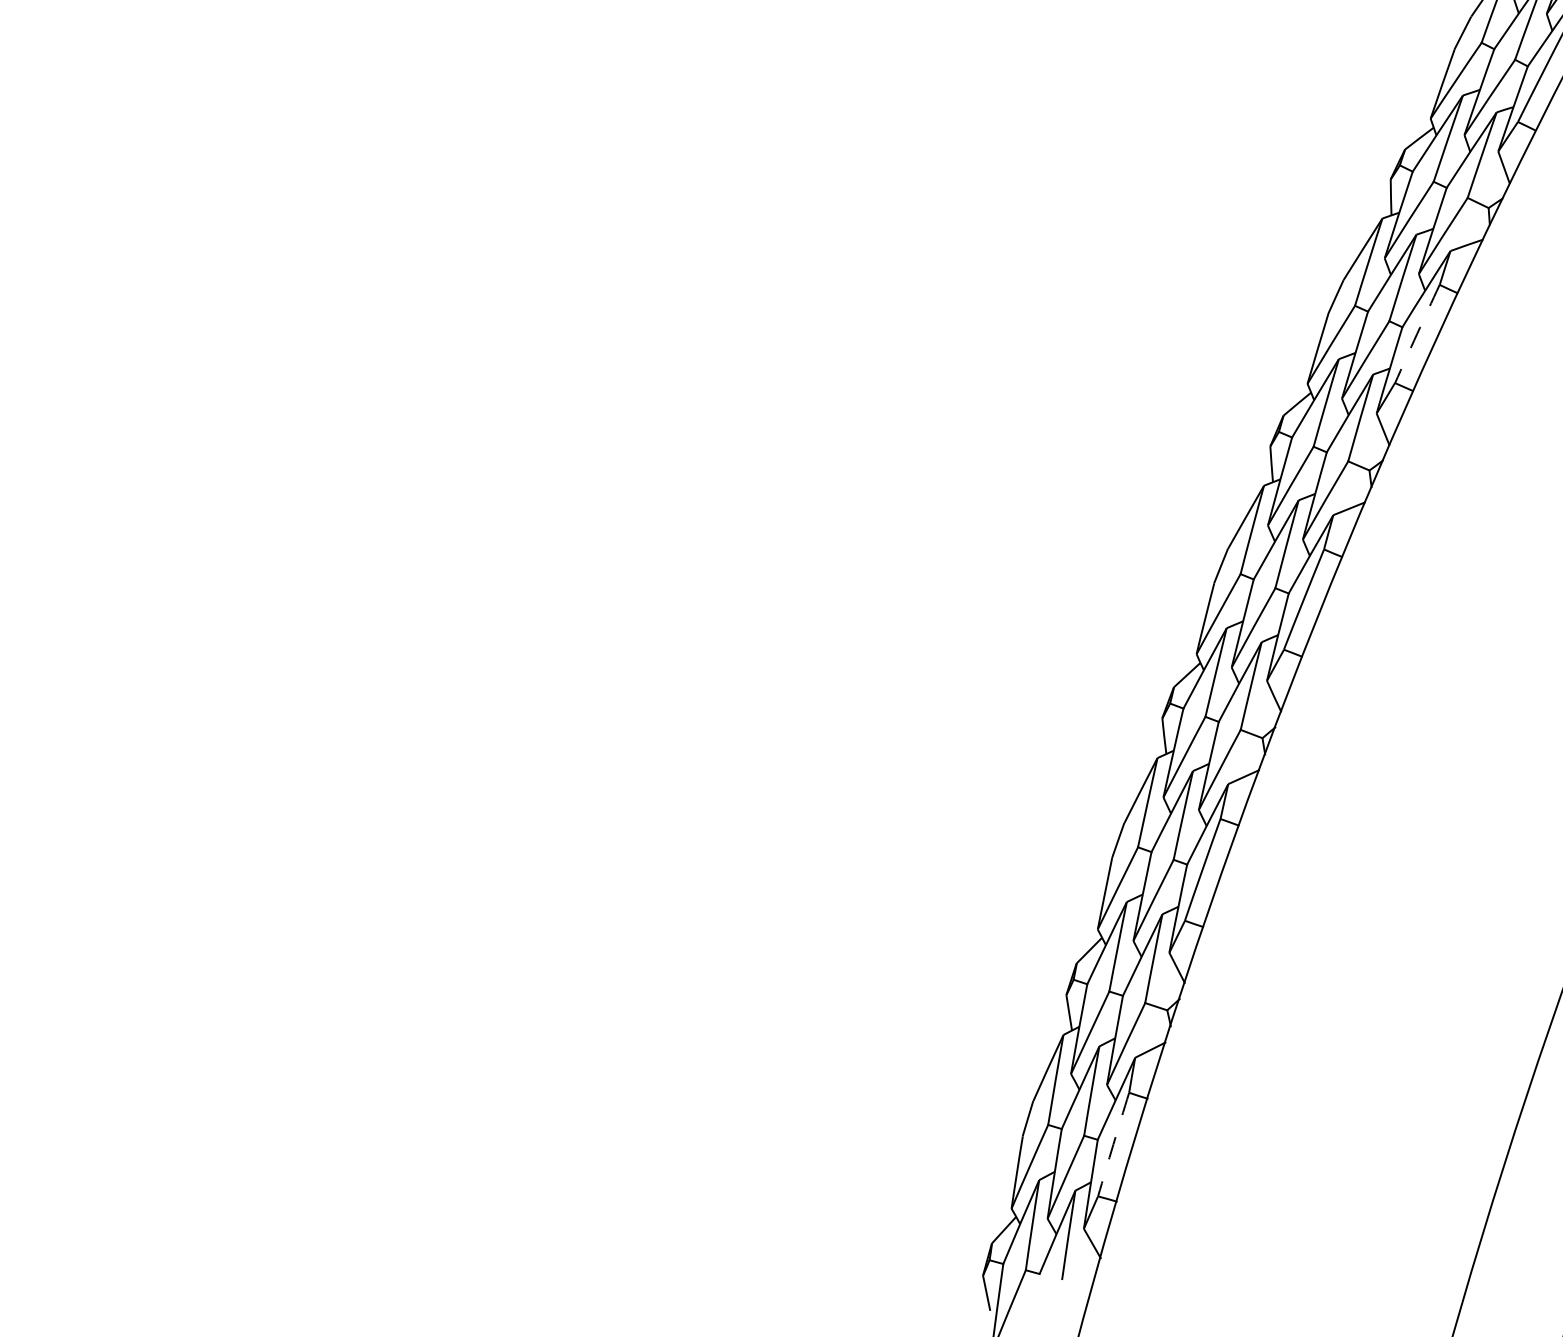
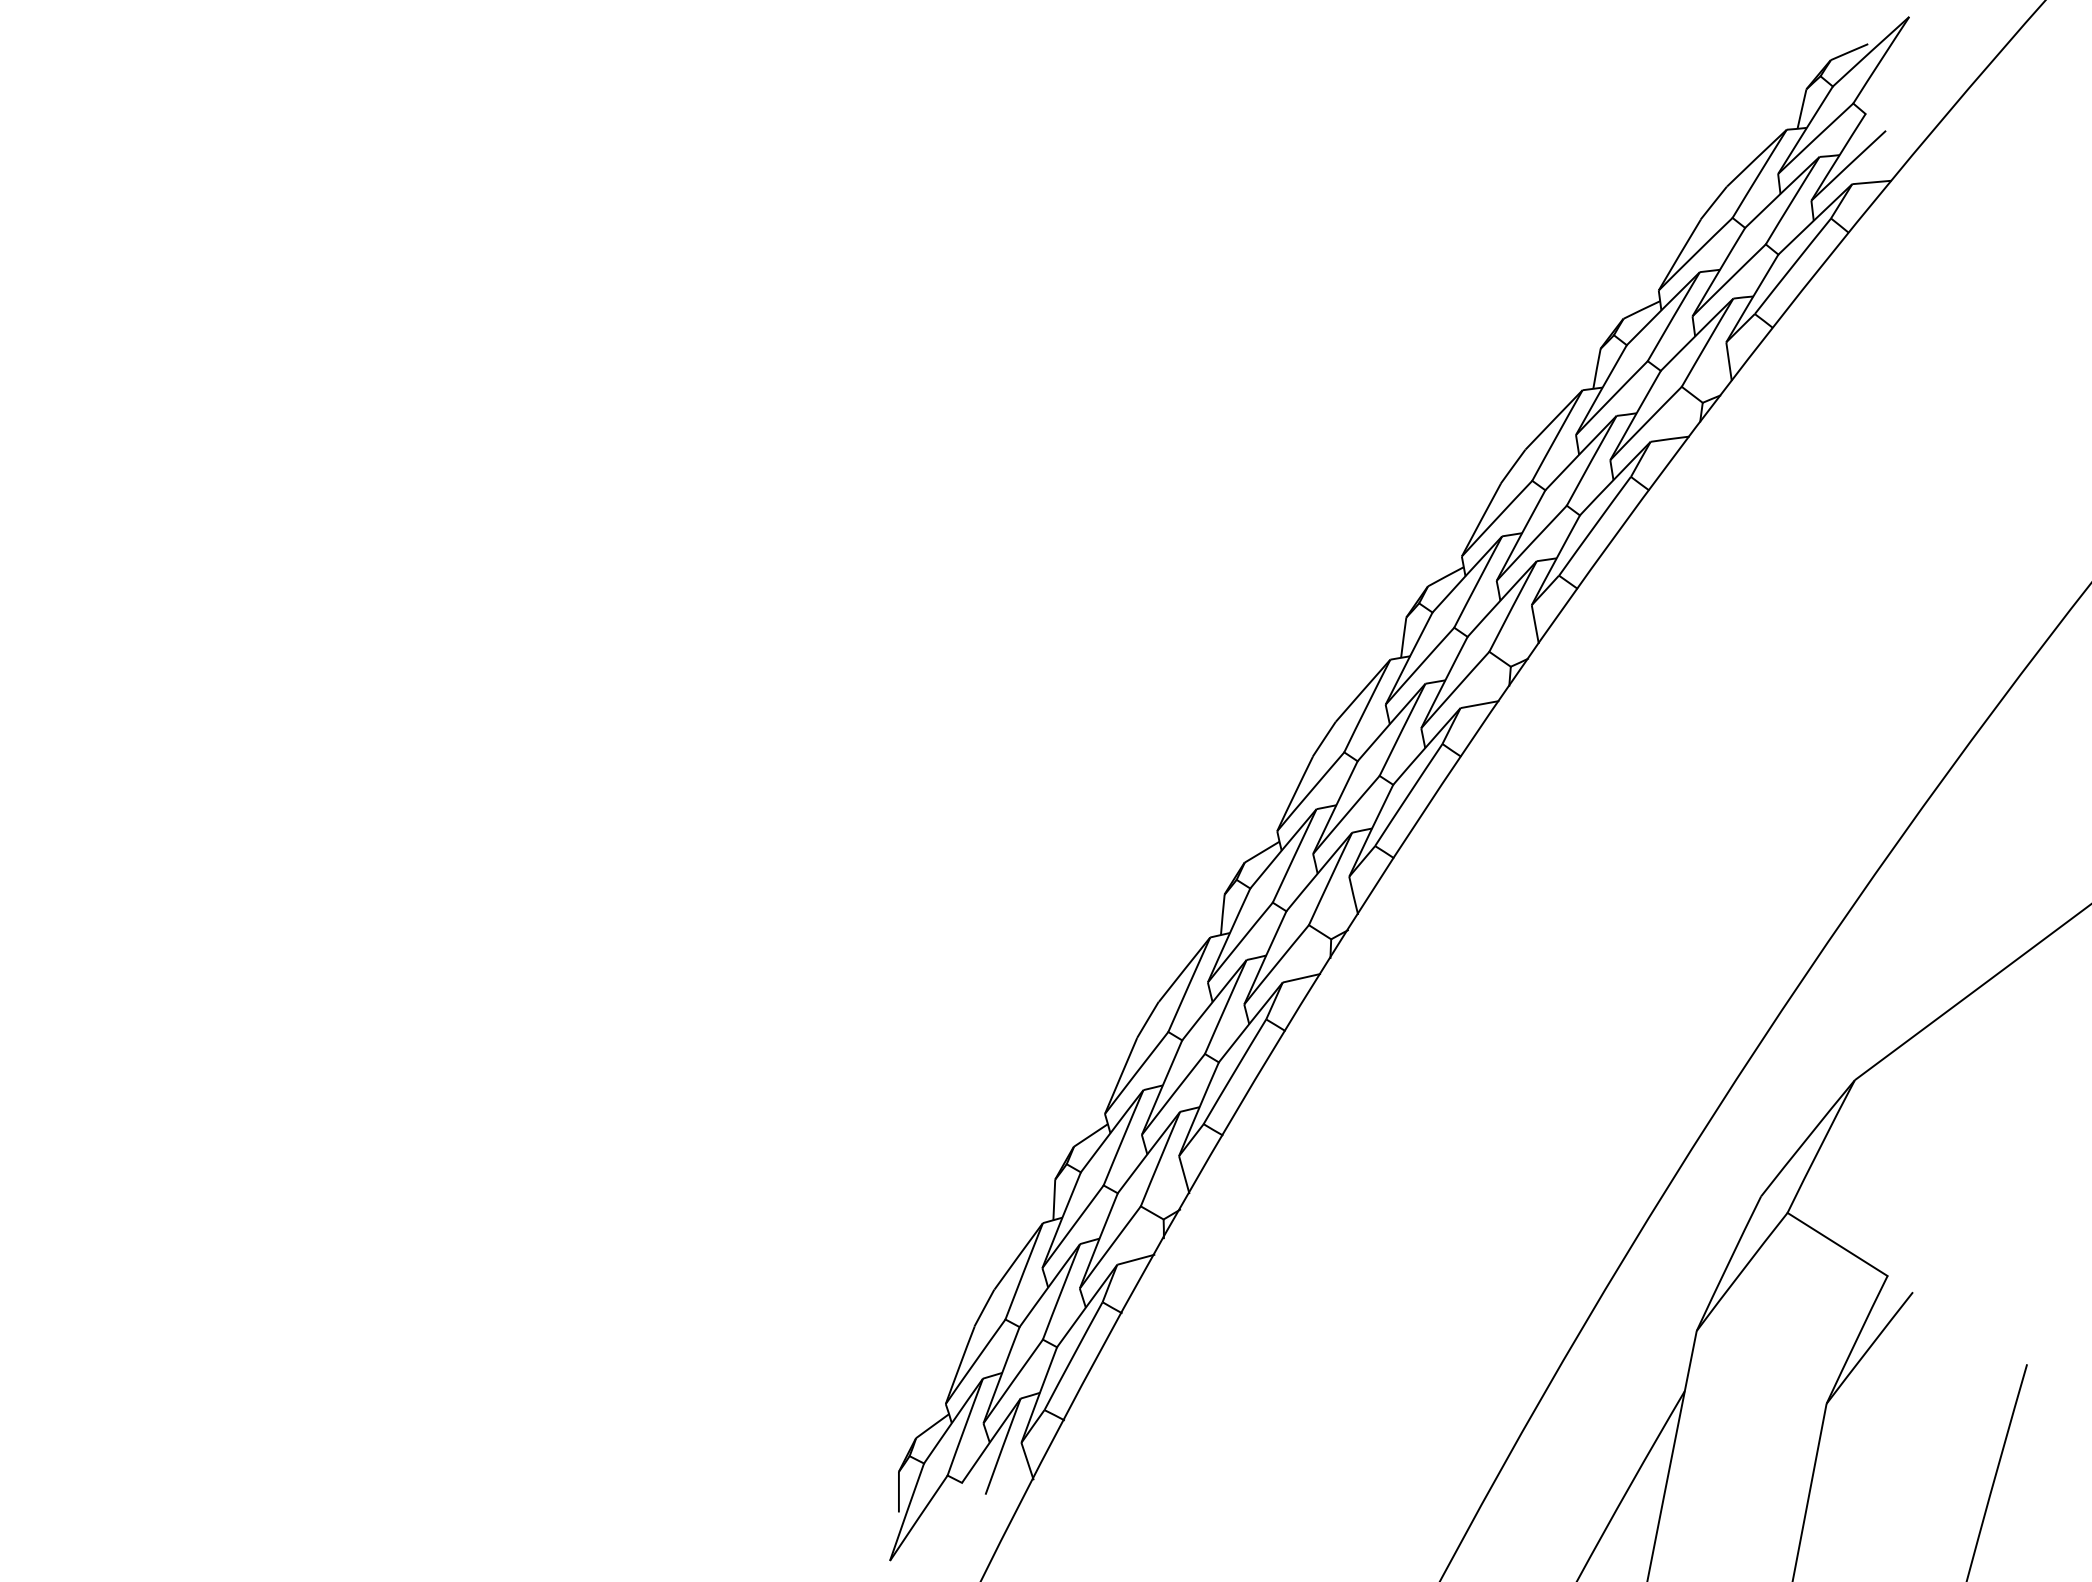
arc: (1416, 334) -> (1594, 526), dashed -> solid
arc: (1113, 1144) -> (1073, 1356), dashed -> solid

